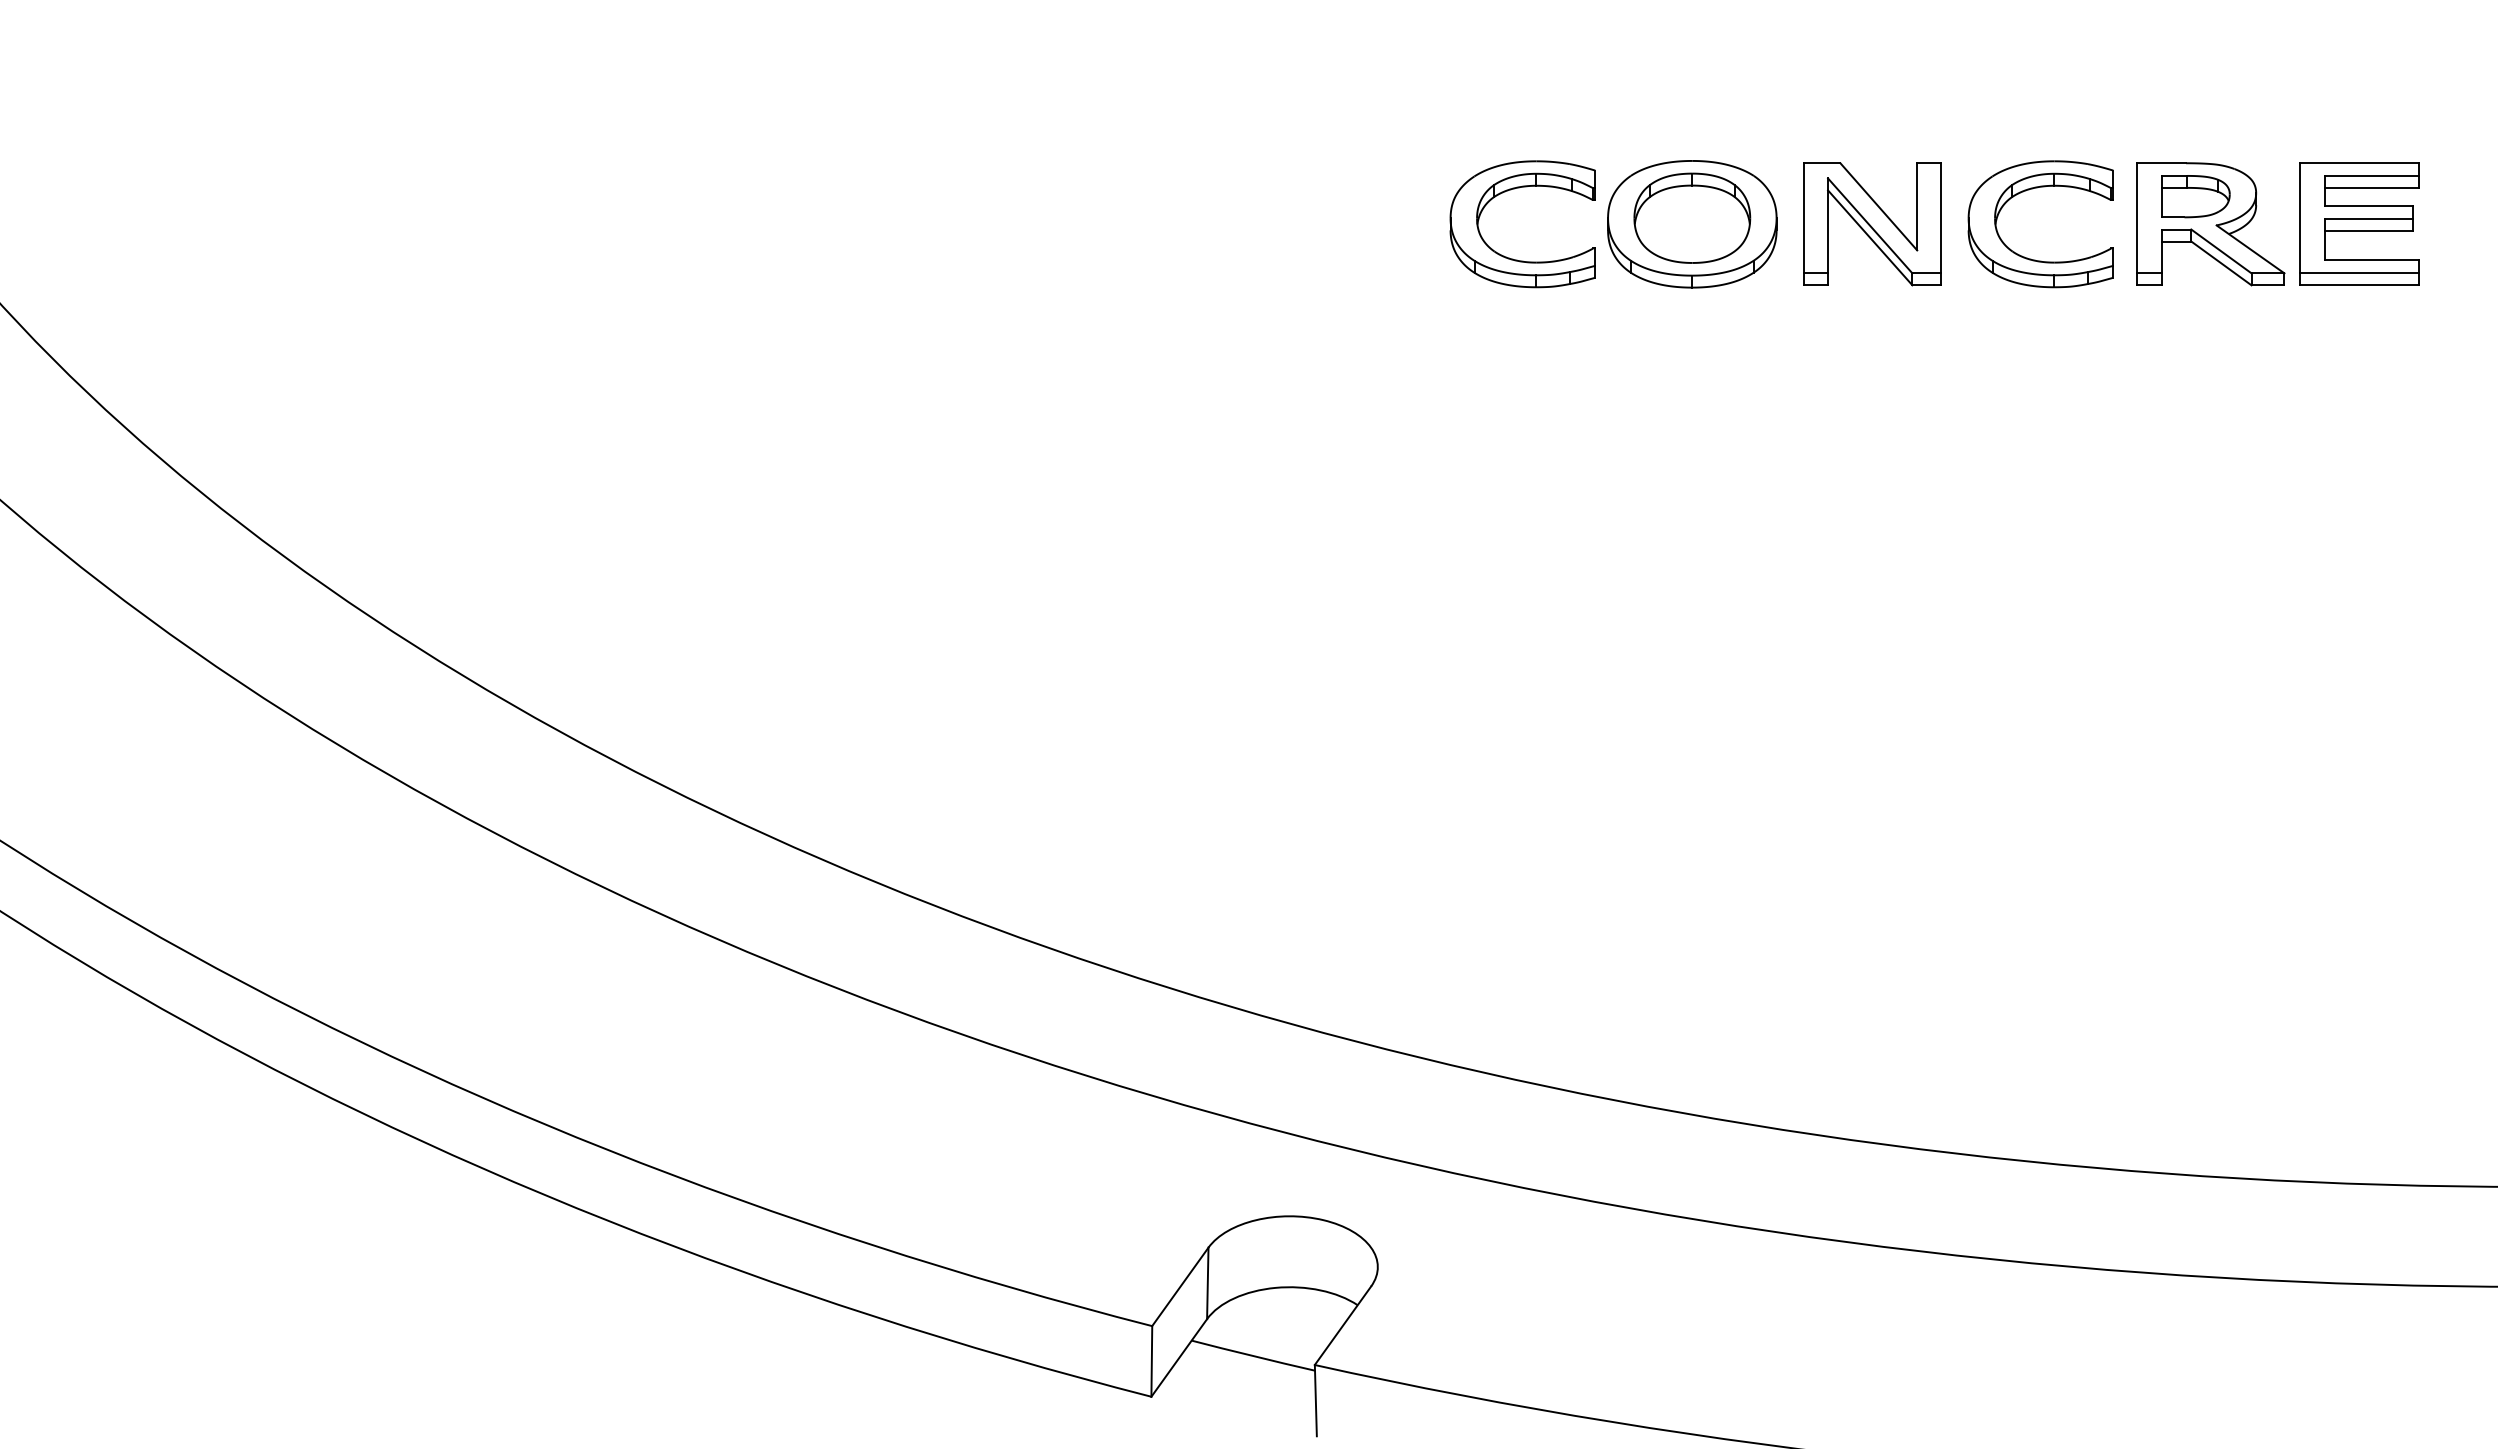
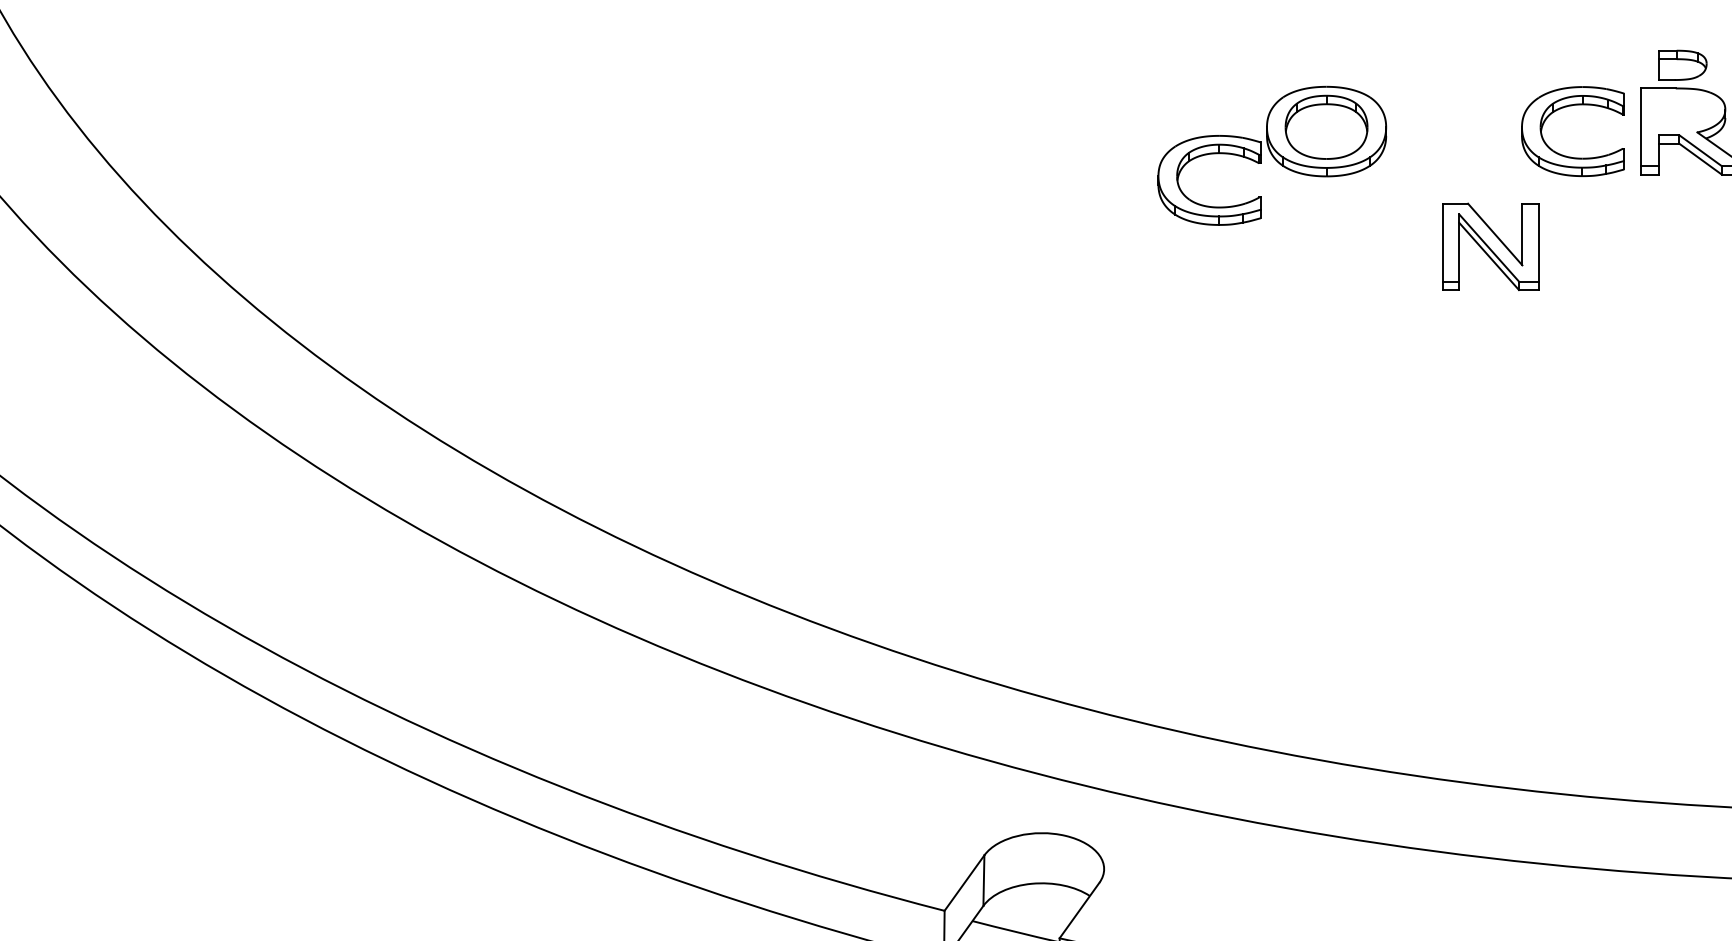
part: (2195, 196) -> (1682, 65), moved
part: (1872, 224) -> (1490, 247), moved
part: (1517, 259) -> (1205, 205), moved

